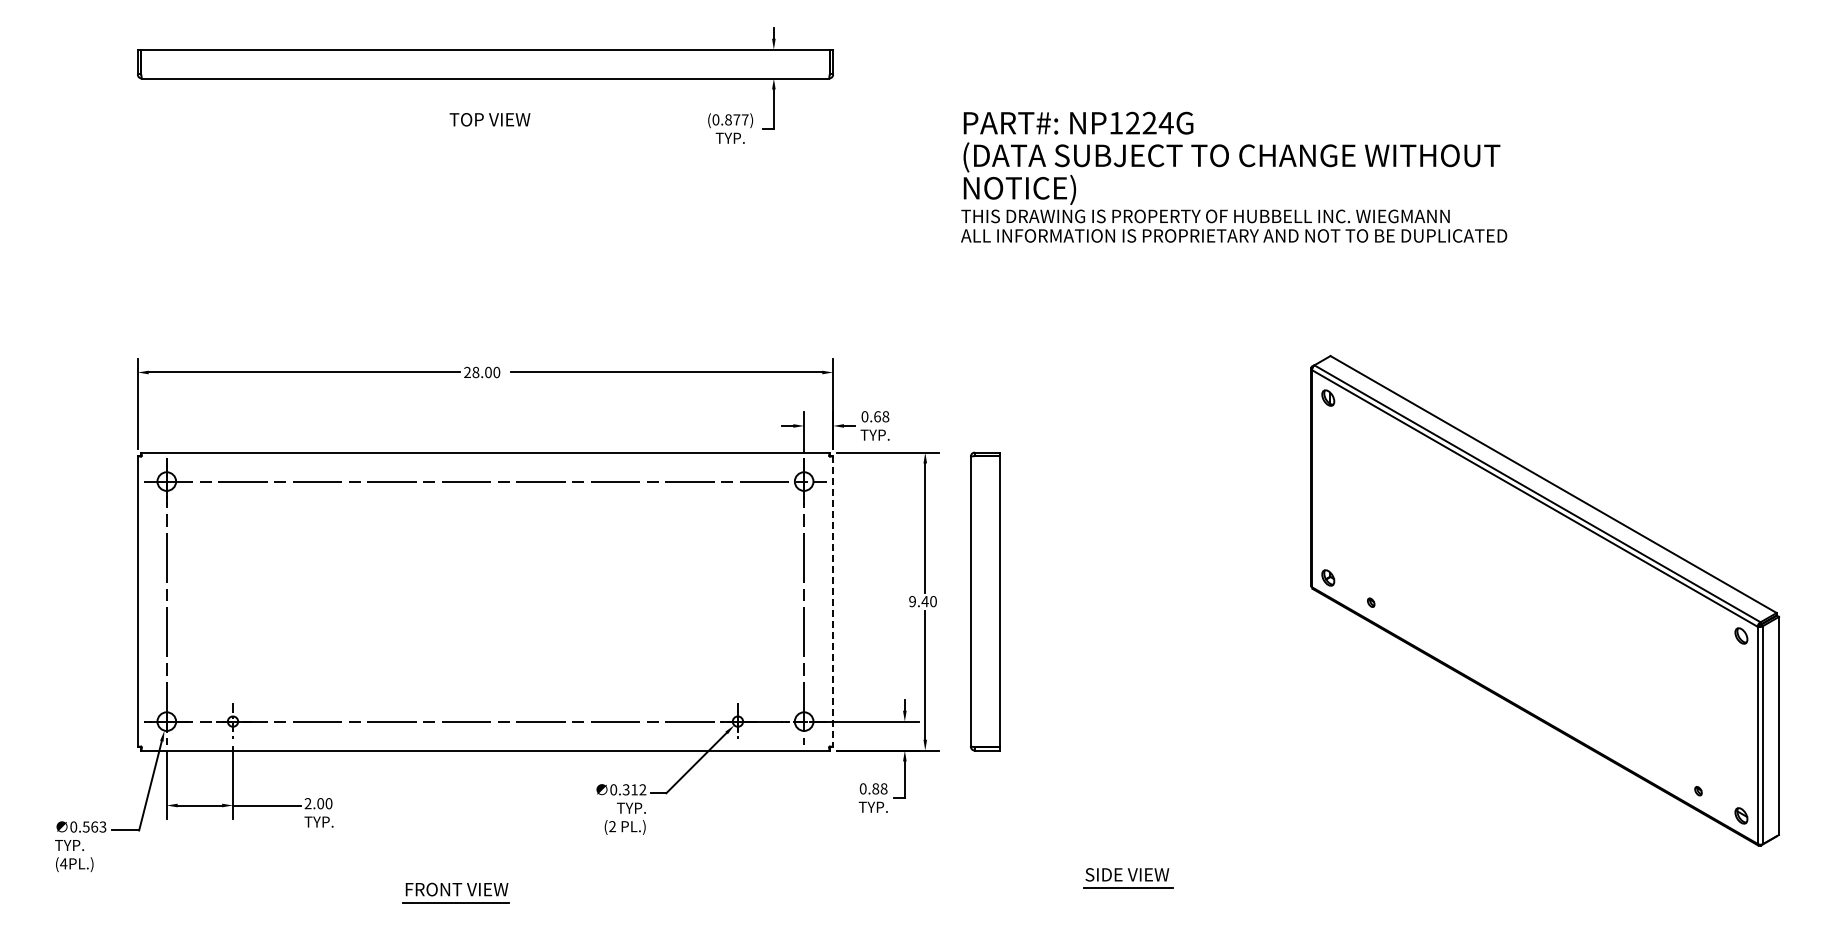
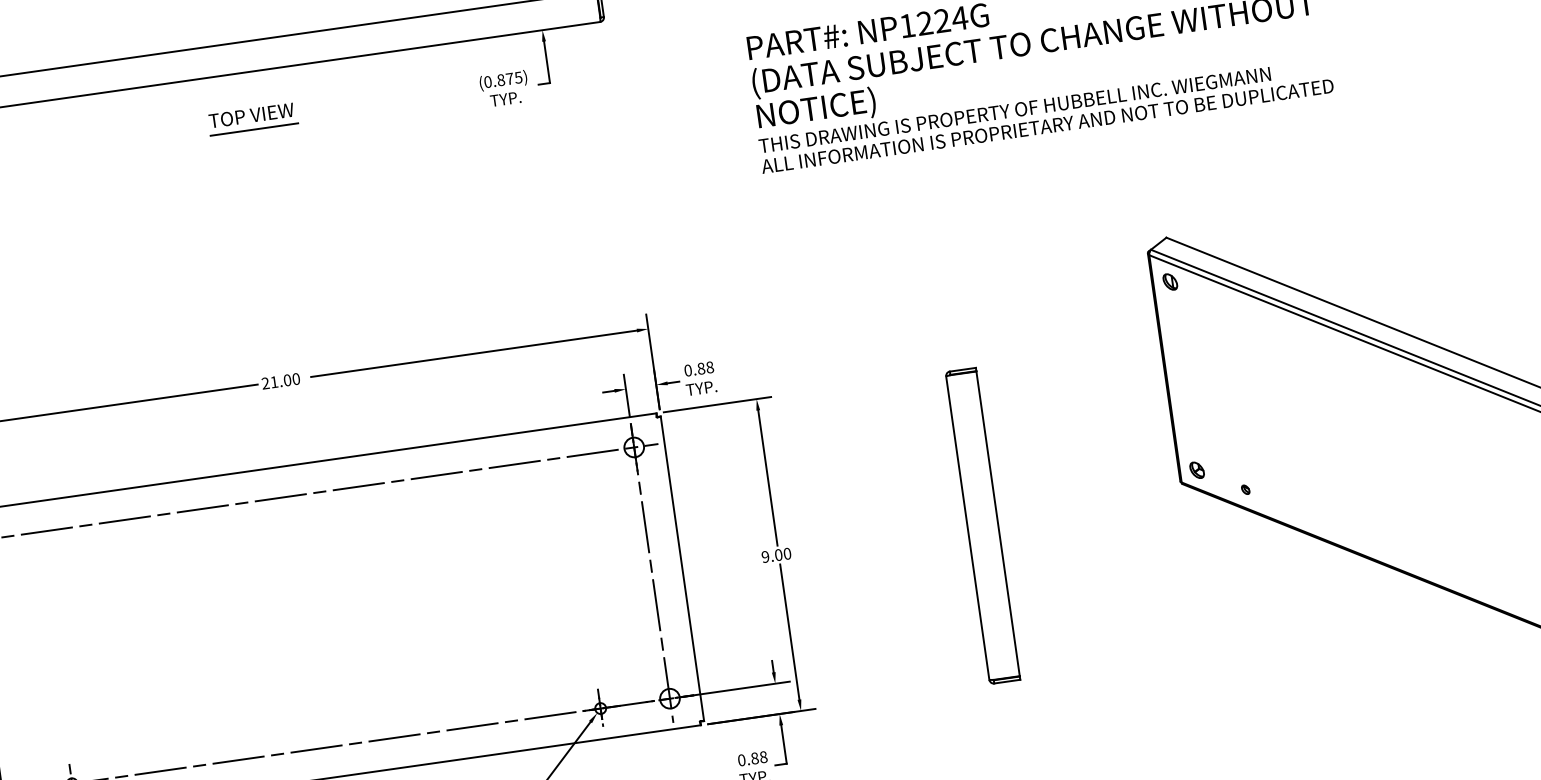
text: (744, 119) -> (517, 77), (0.877) -> (0.875)
line: (490, 133) -> (254, 129), added
text: (475, 372) -> (273, 382), 28.00 -> 21.00
text: (877, 416) -> (701, 368), 0.68 -> 0.88
line: (833, 601) -> (682, 568), dashed -> solid
text: (924, 601) -> (778, 555), 9.40 -> 9.00
part: (985, 601) -> (983, 525), moved

